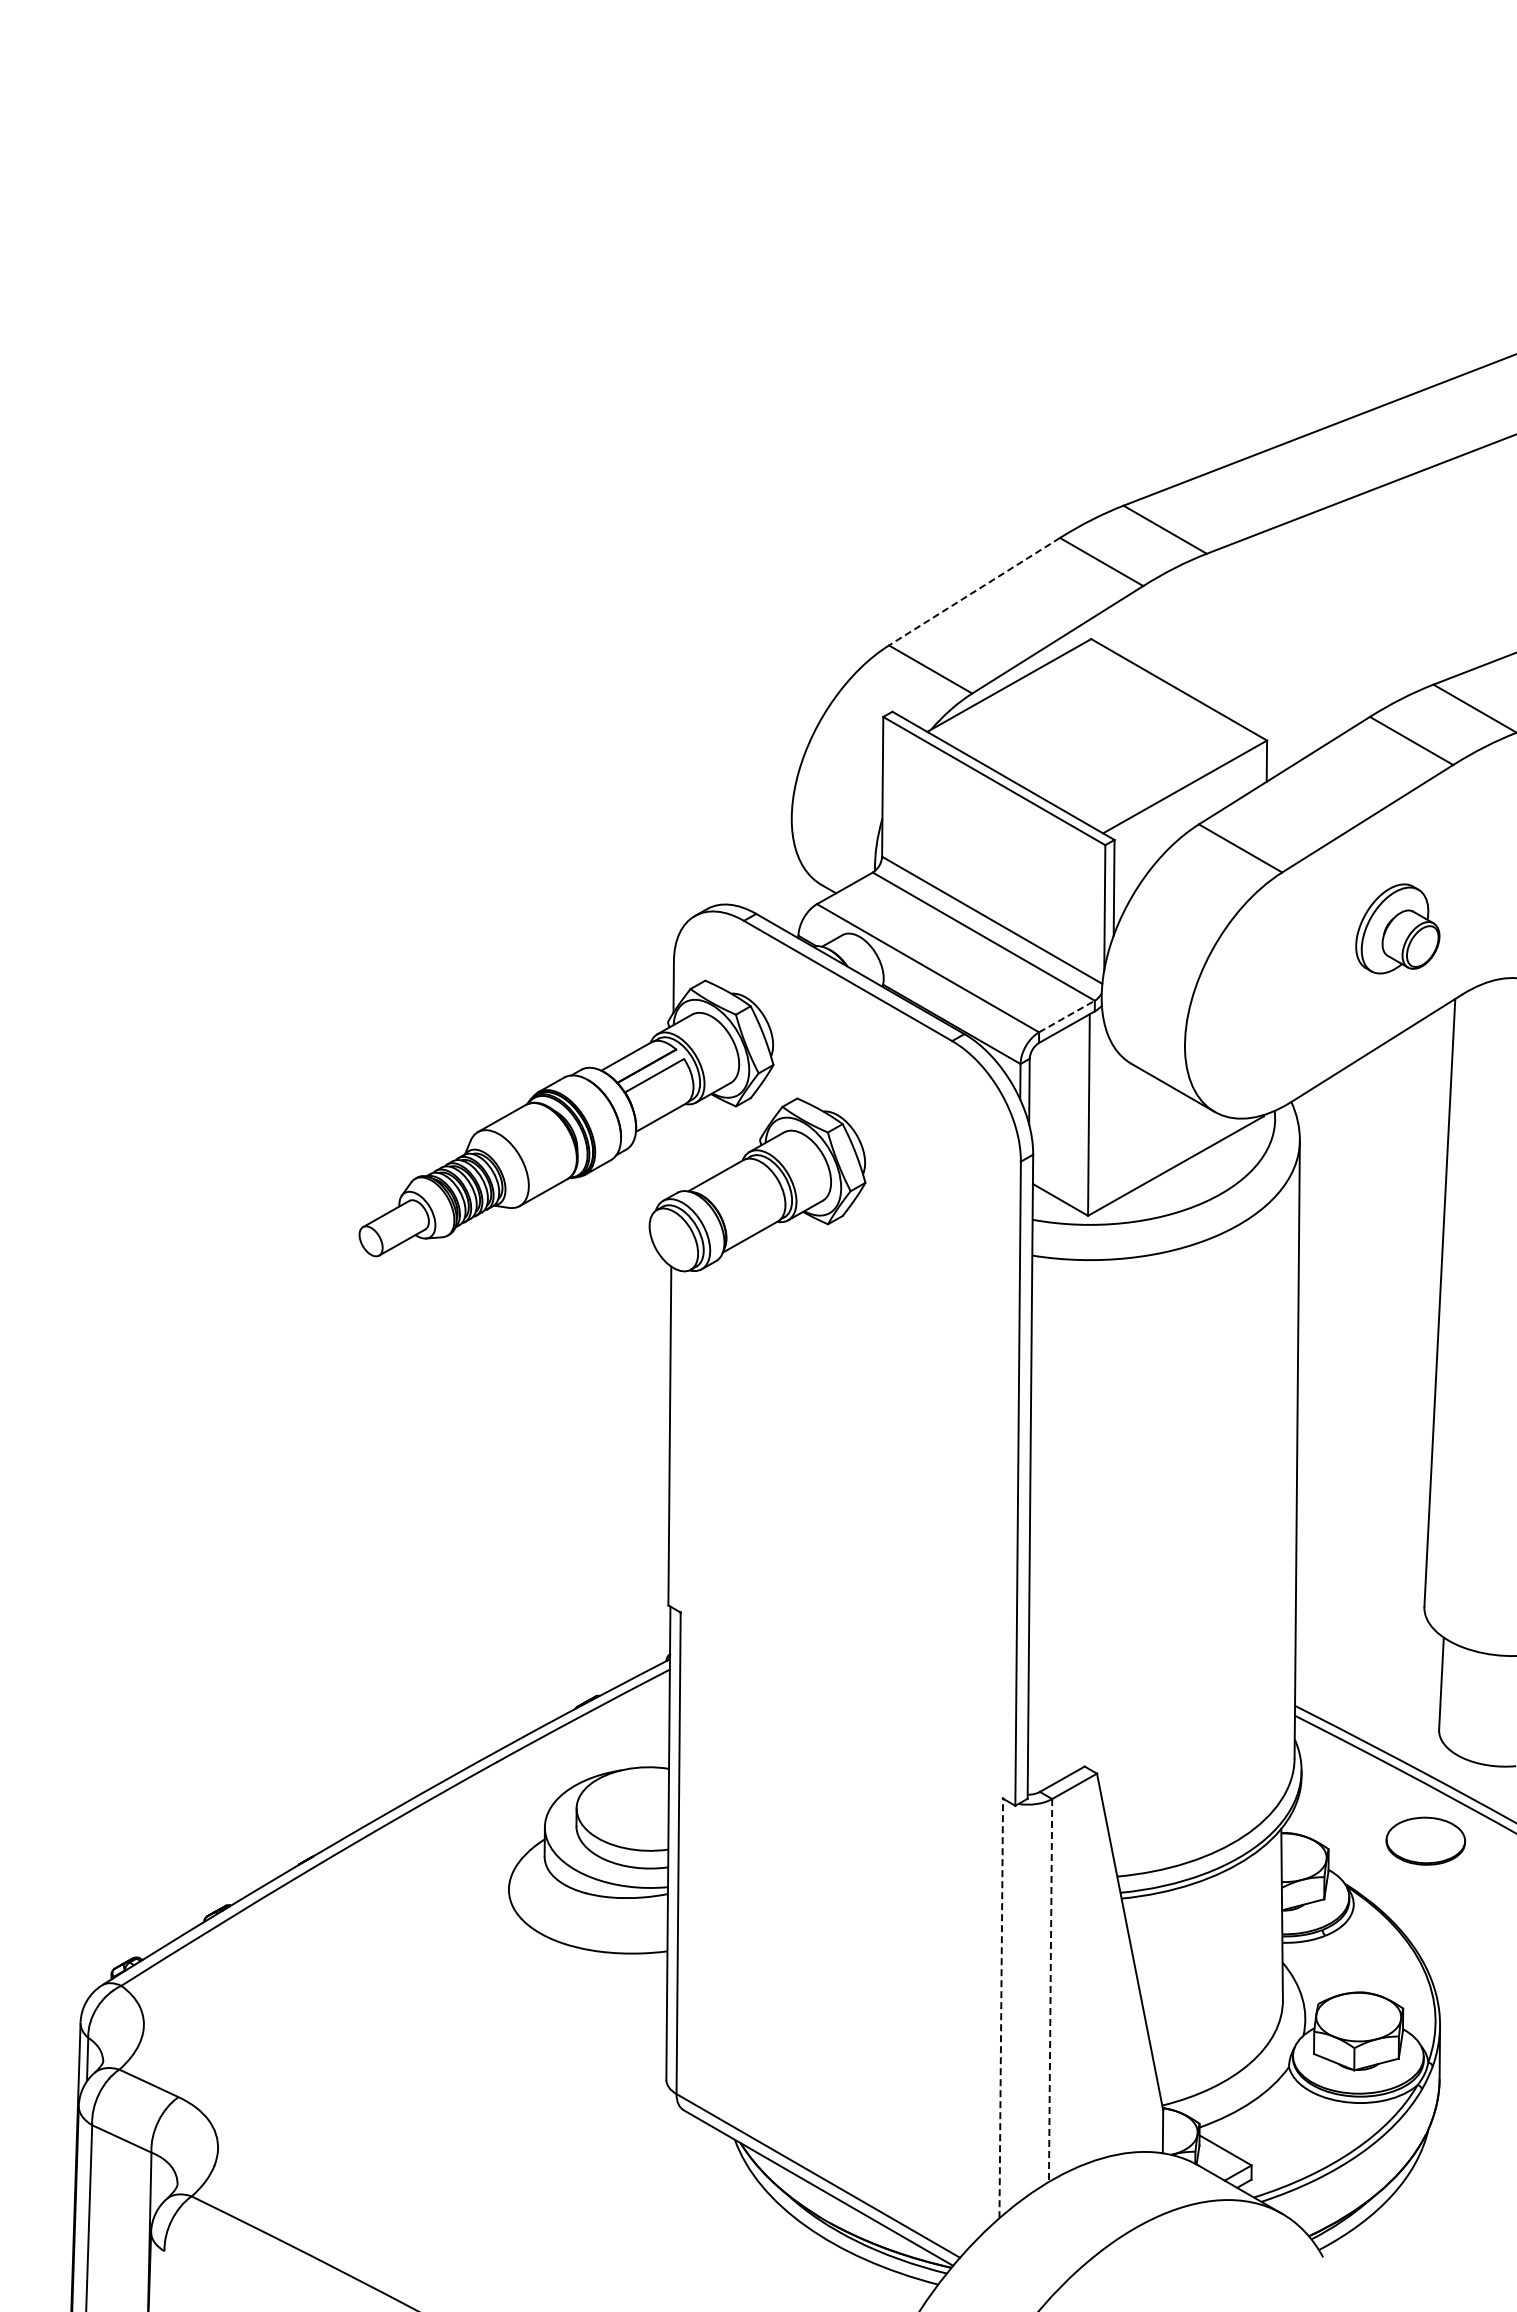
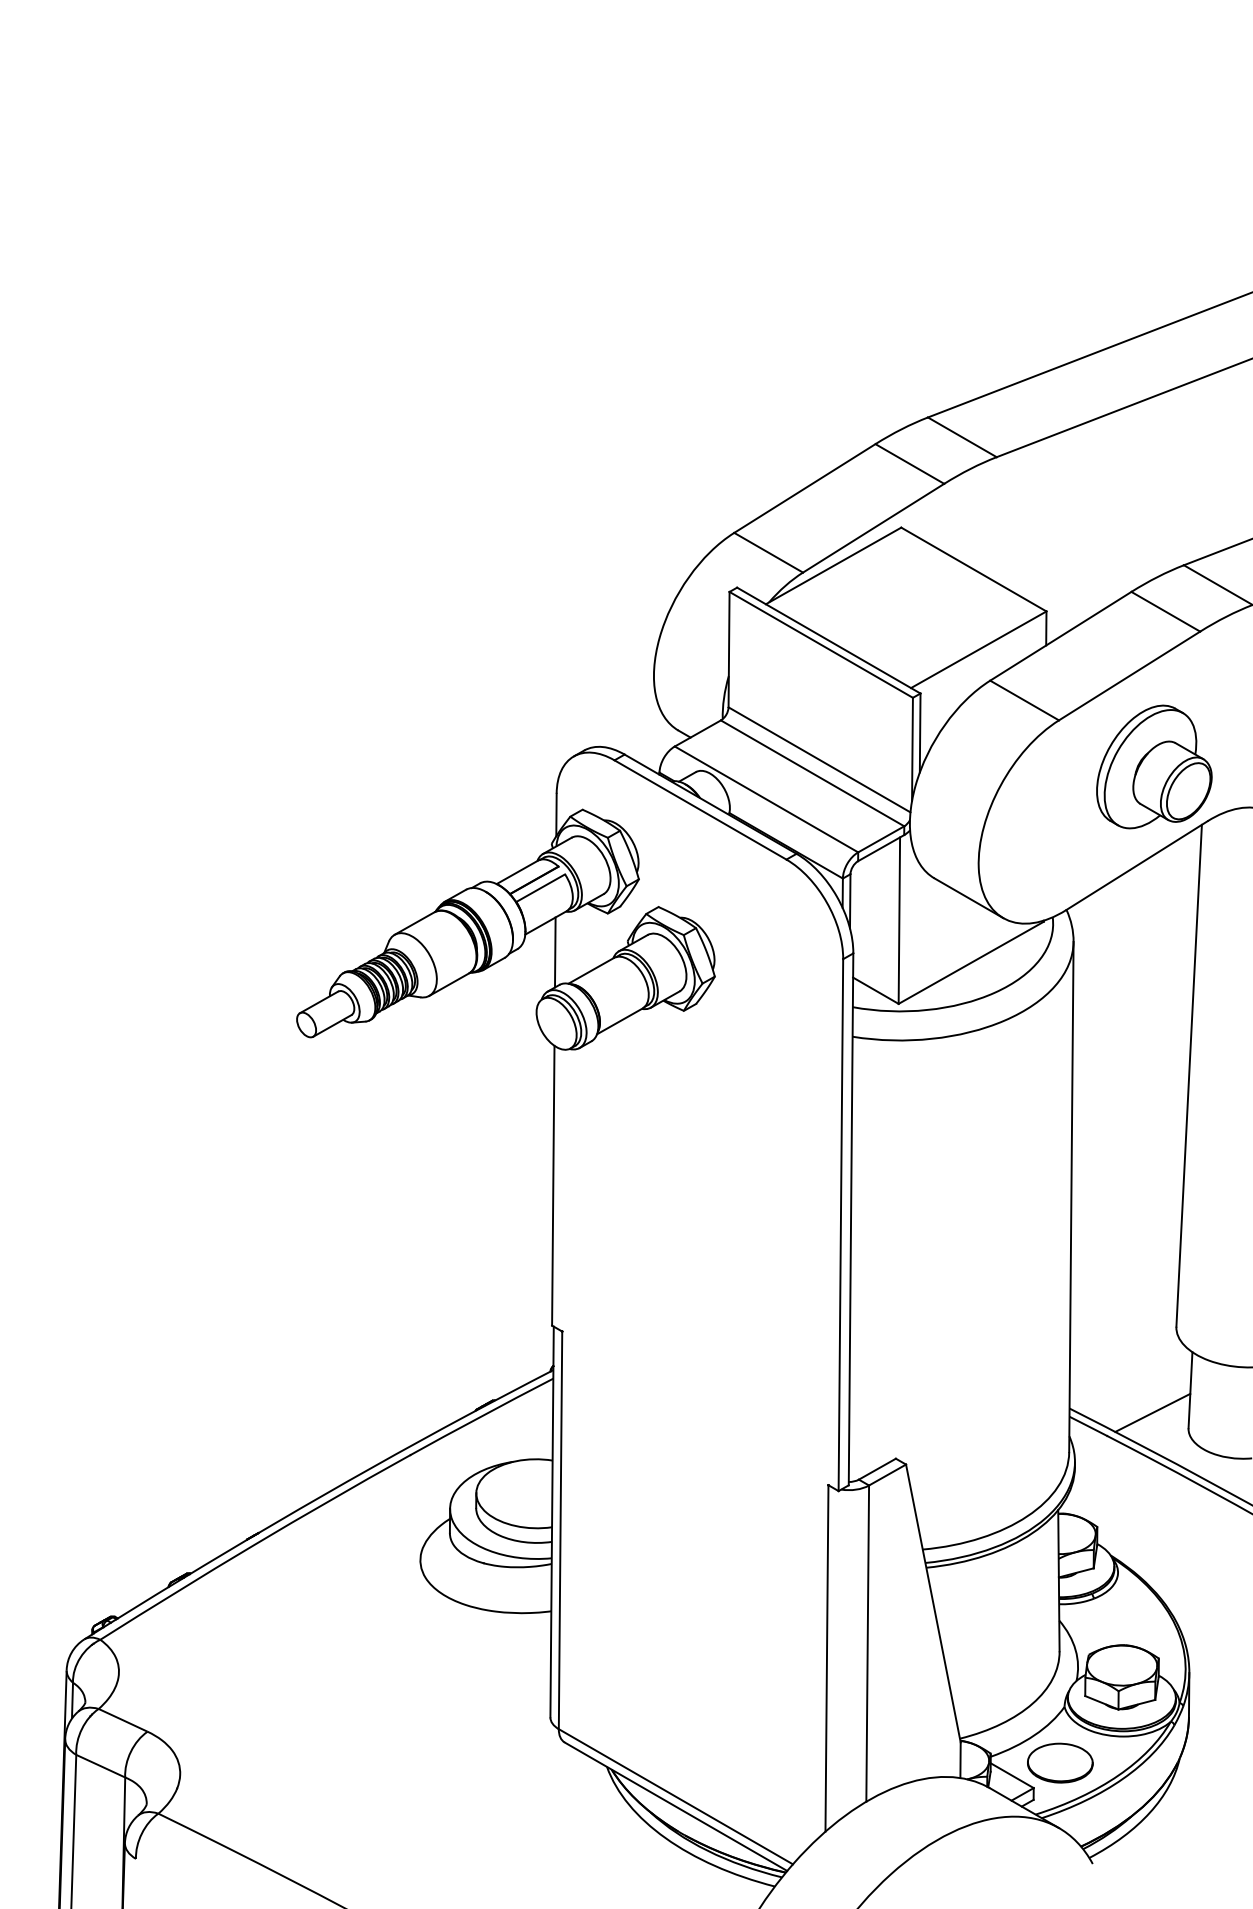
line: (974, 591) -> (804, 488), dashed -> solid
part: (1397, 928) -> (1154, 766), size x1.67
line: (1067, 1016) -> (881, 839), dashed -> solid
line: (671, 1153) -> (554, 952), added
line: (1395, 1711) -> (1152, 1413), added
part: (1425, 1840) -> (1060, 1762), moved
line: (1050, 1990) -> (867, 1643), dashed -> solid
line: (1001, 2008) -> (827, 1658), dashed -> solid

